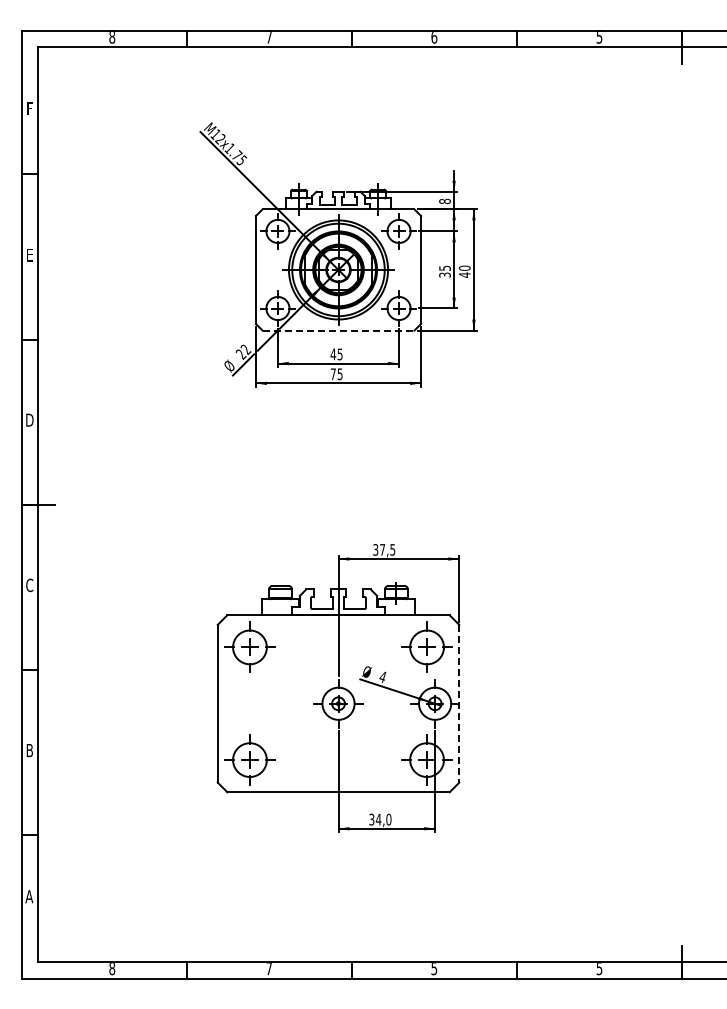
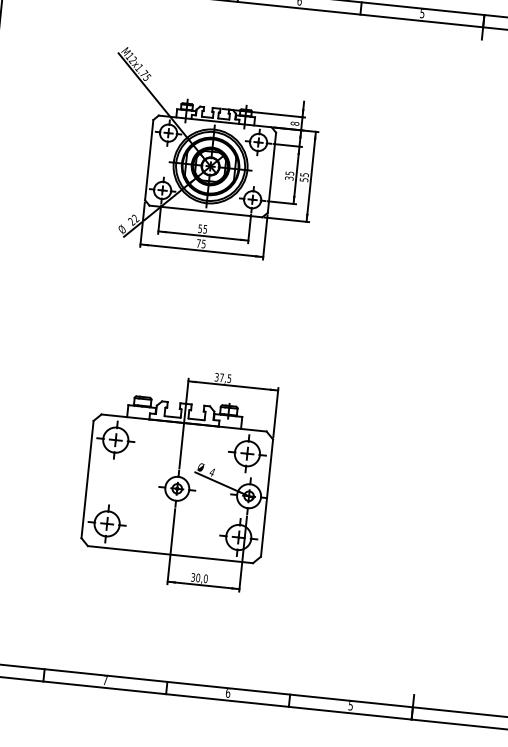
text: (464, 271) -> (304, 177), 40 -> 55
line: (338, 330) -> (205, 211), dashed -> solid
text: (333, 354) -> (200, 228), 45 -> 55
line: (459, 703) -> (267, 497), dashed -> solid
text: (378, 819) -> (198, 577), 34,0 -> 30,0
text: (434, 969) -> (228, 693), 5 -> 6

